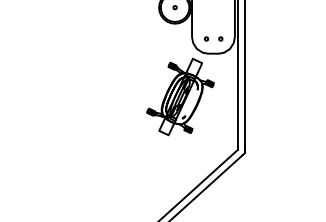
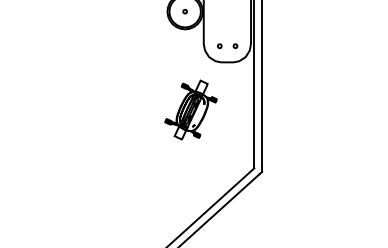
part: (179, 96) -> (190, 109), size x0.7

